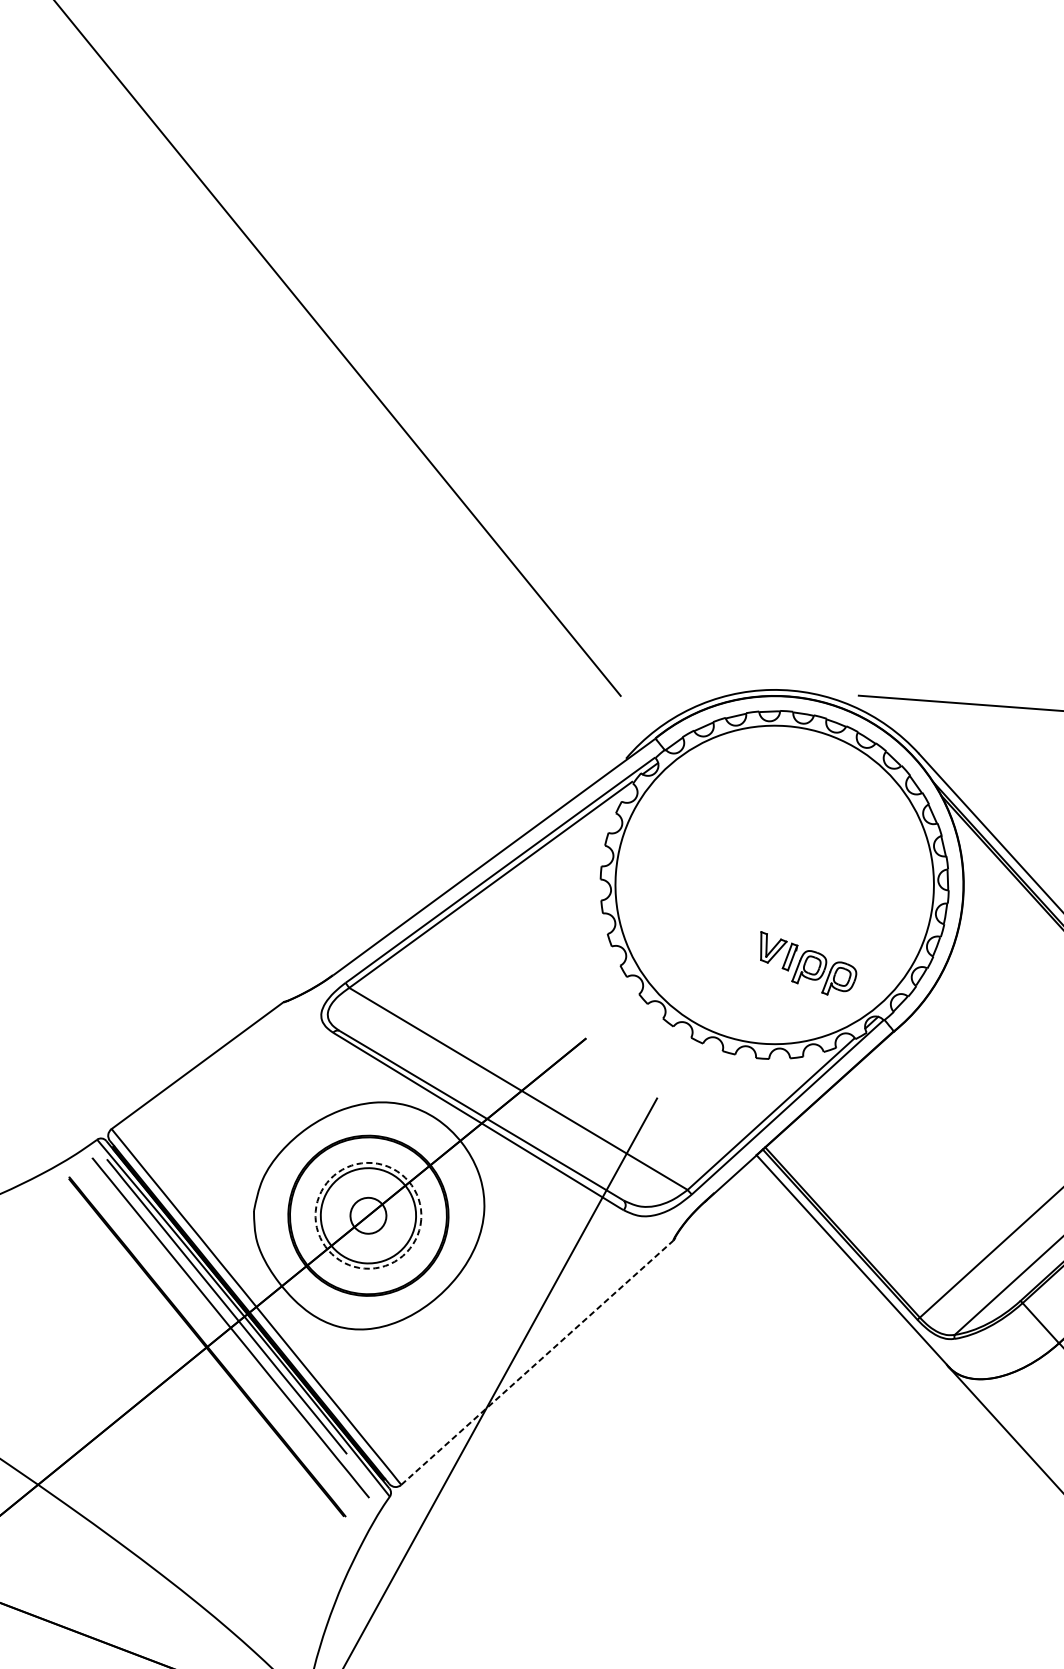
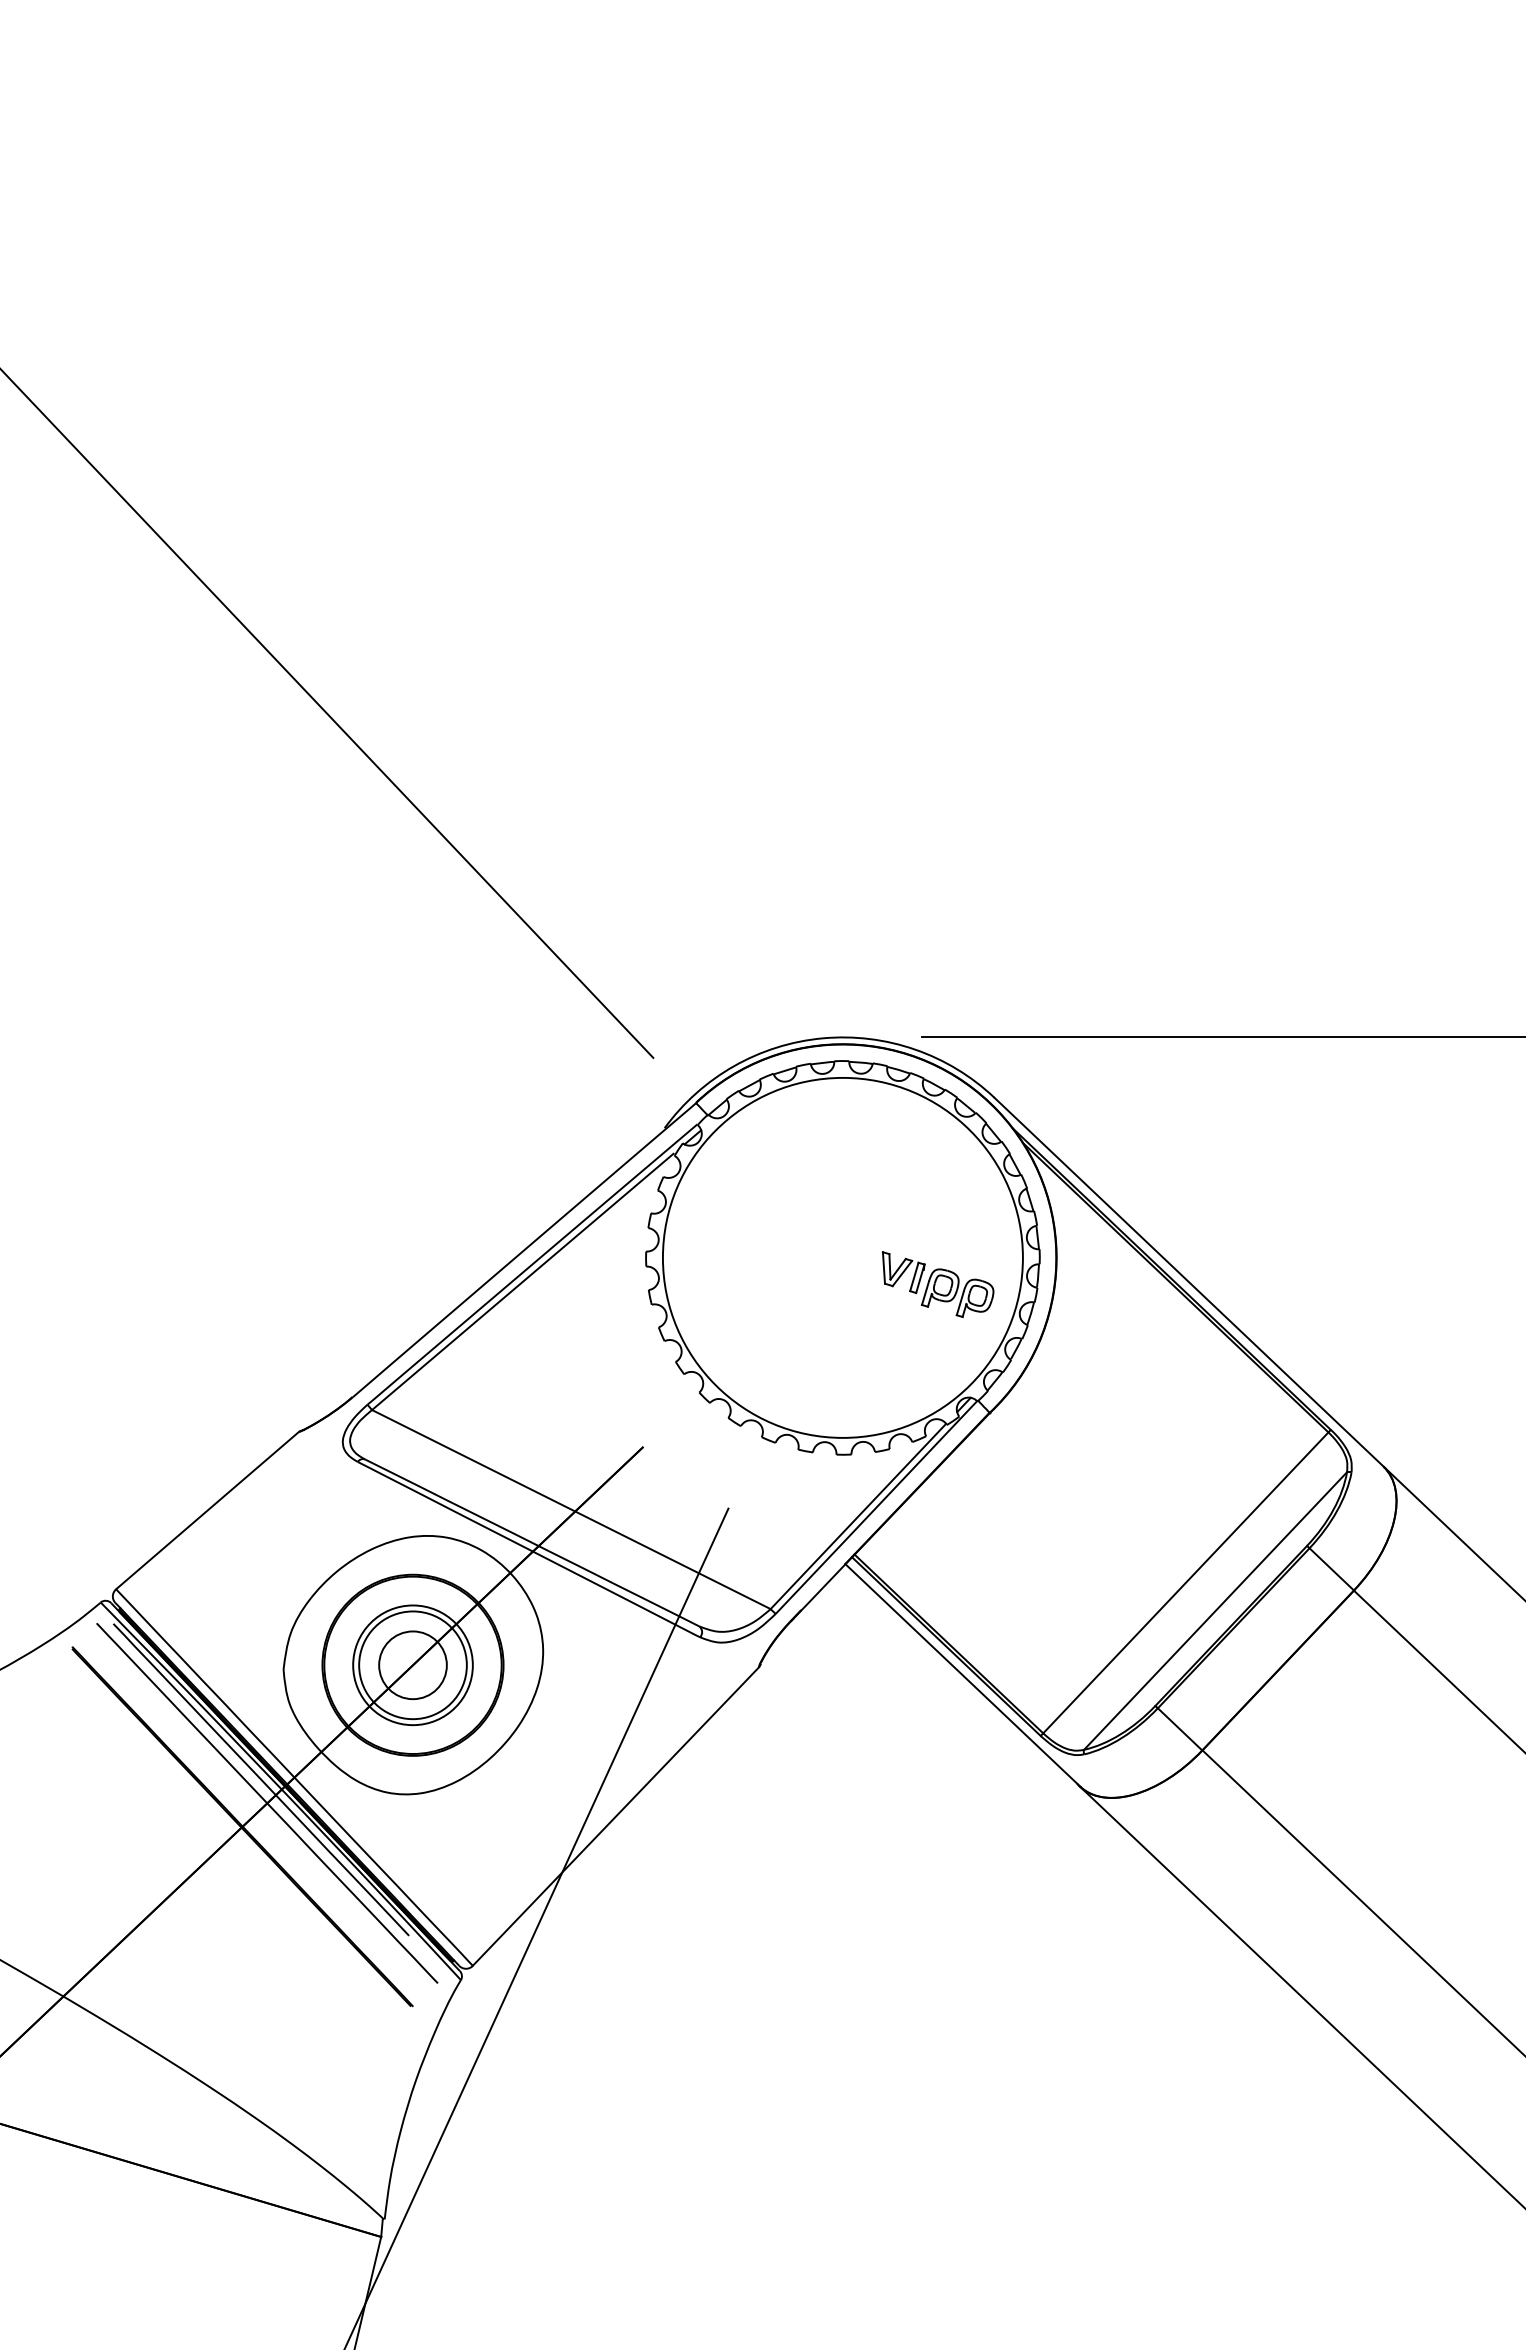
part: (808, 964) -> (938, 1284), moved
circle: (367, 1215) -> (412, 1665), dashed -> solid
circle: (367, 1215) -> (412, 1665), size x1.67
line: (537, 1362) -> (615, 1816), dashed -> solid

